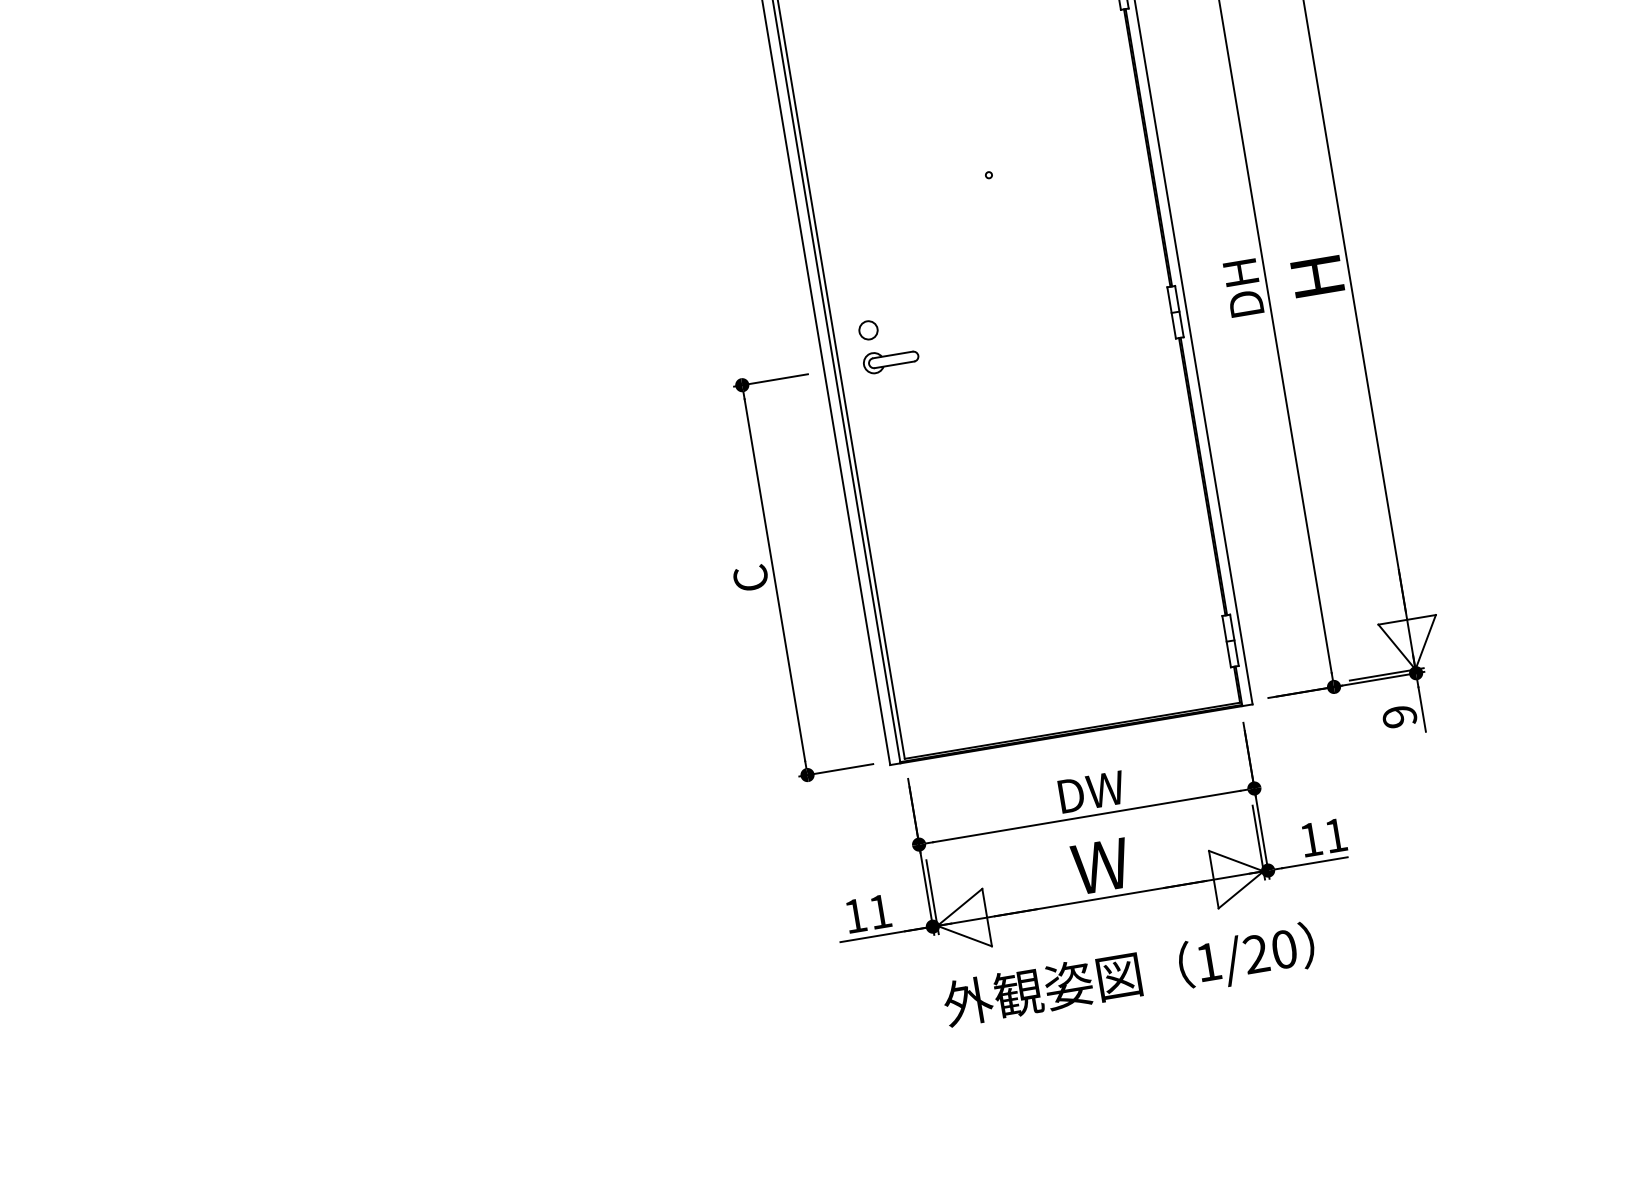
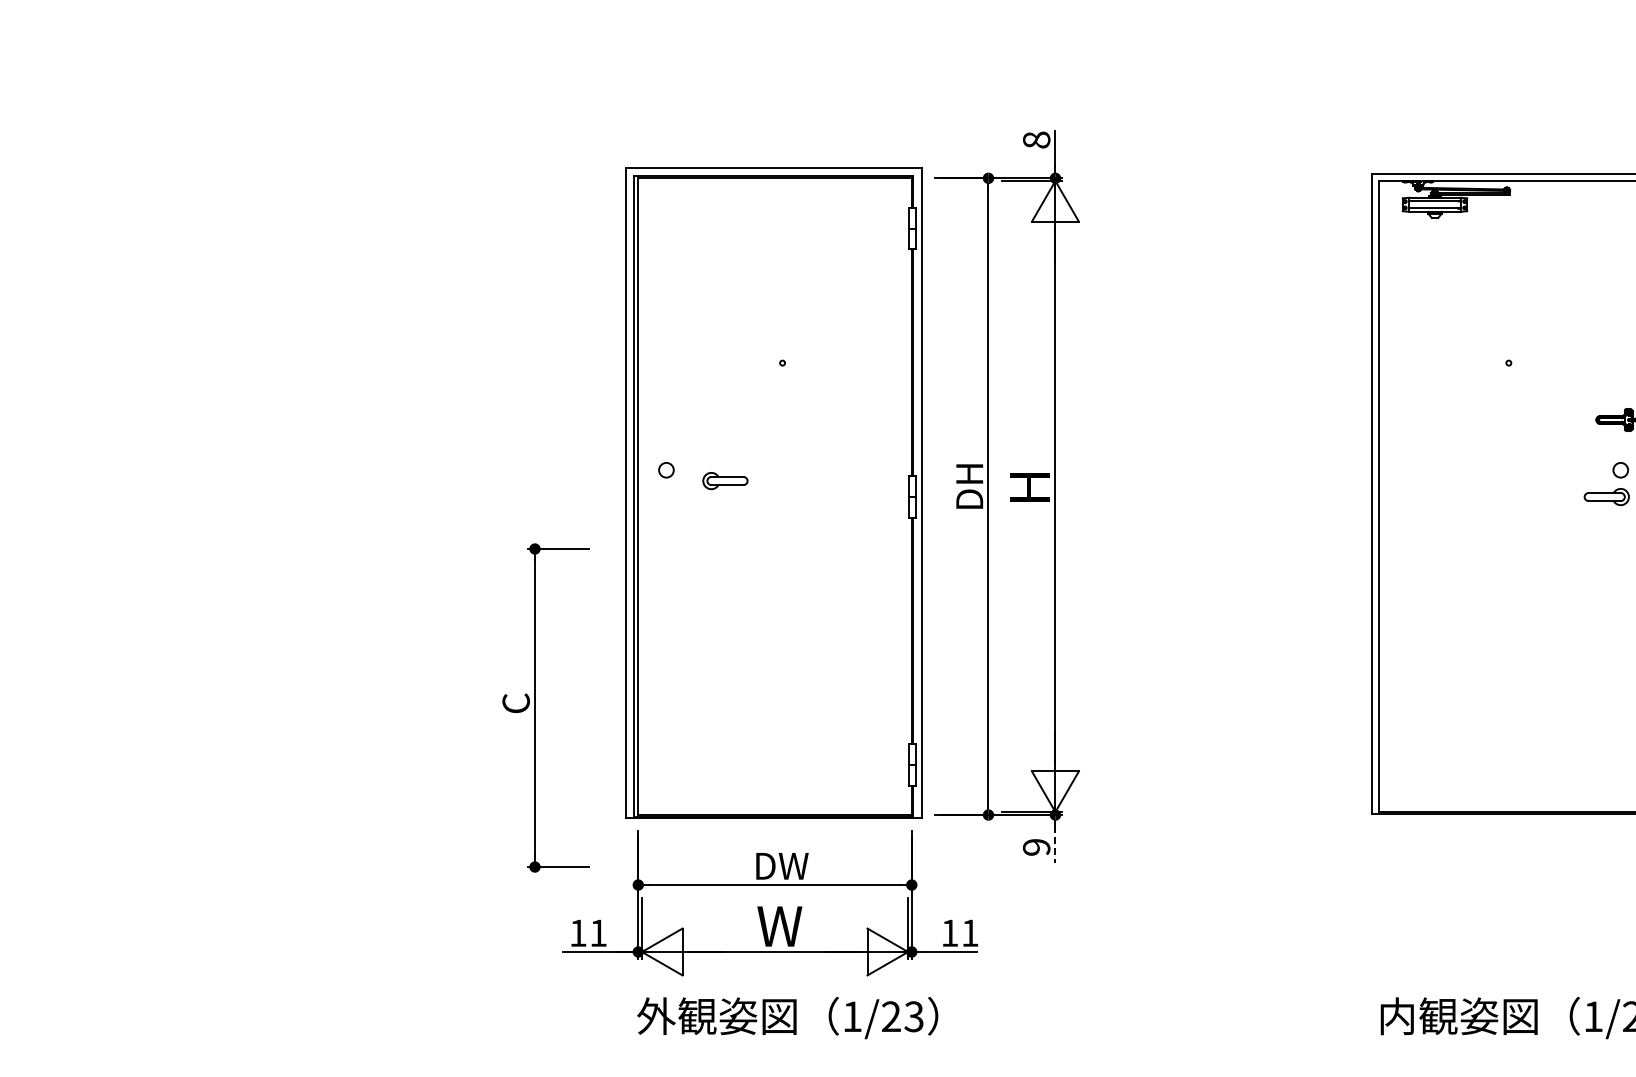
part: (891, 360) -> (725, 481), moved
part: (775, 579) -> (535, 707), moved
line: (1422, 710) -> (1055, 845), solid -> dashed
text: (1283, 949) -> (913, 1016), 1/20 -> 1/23

